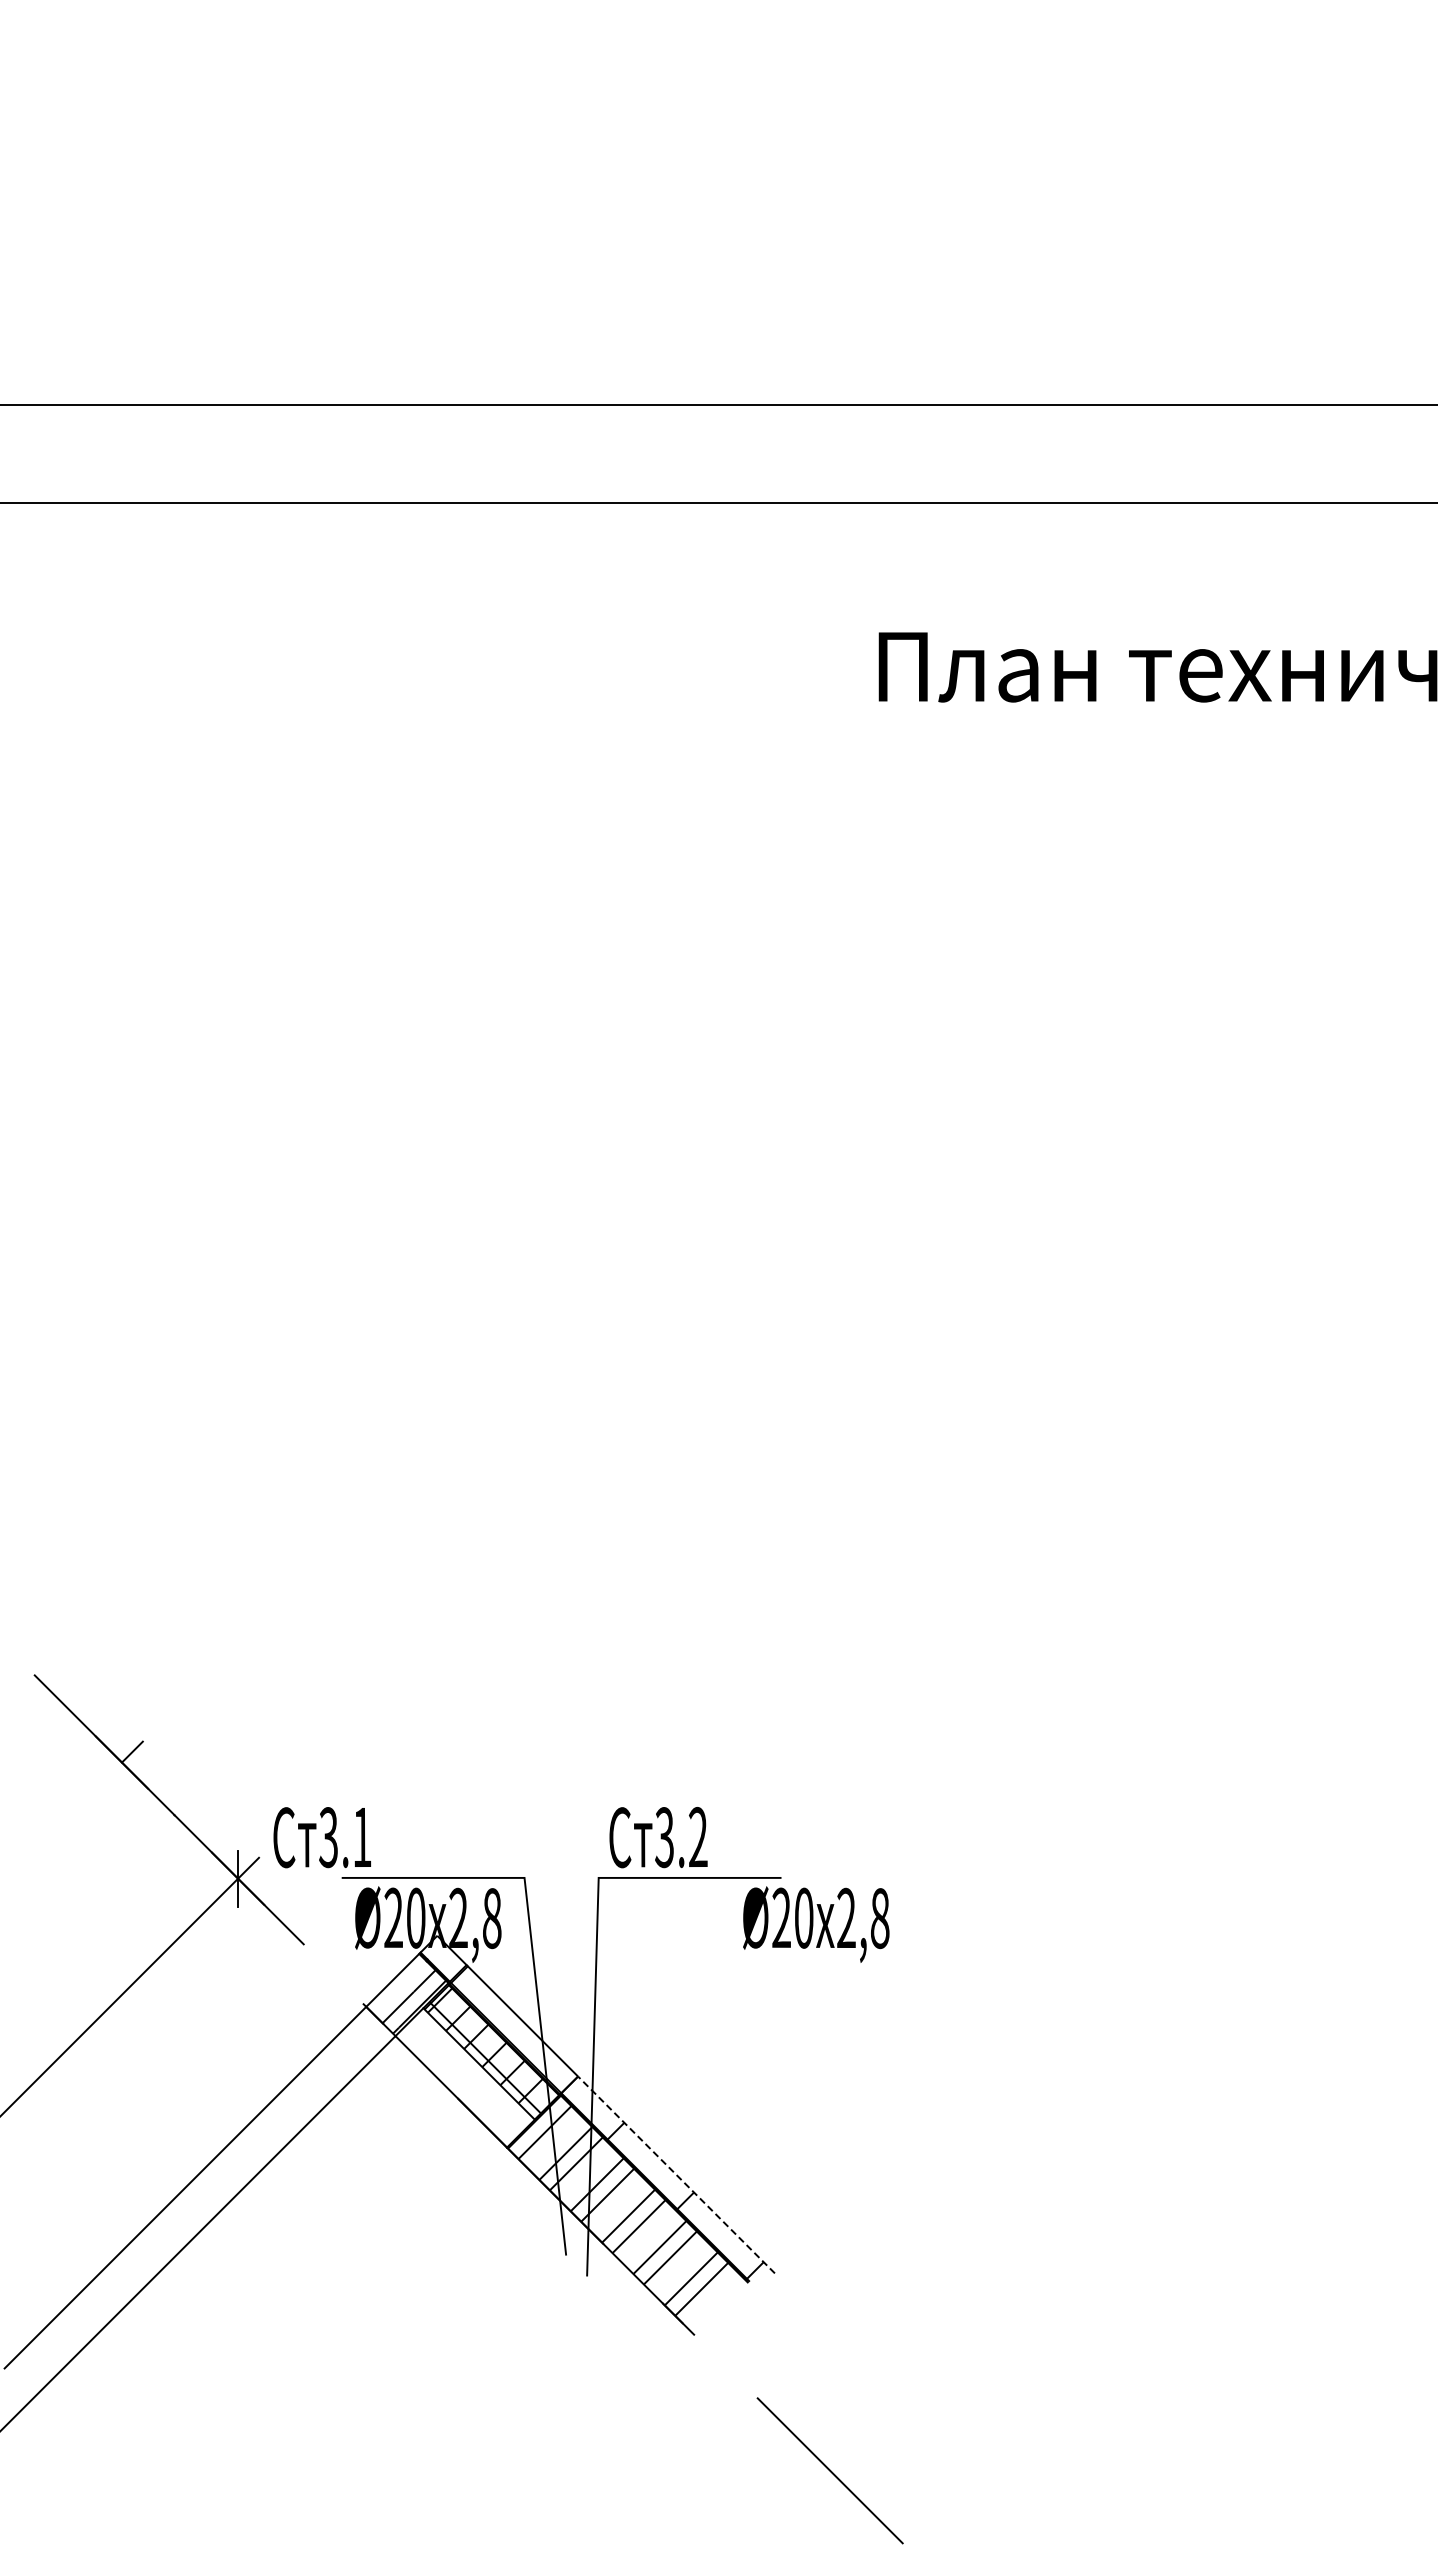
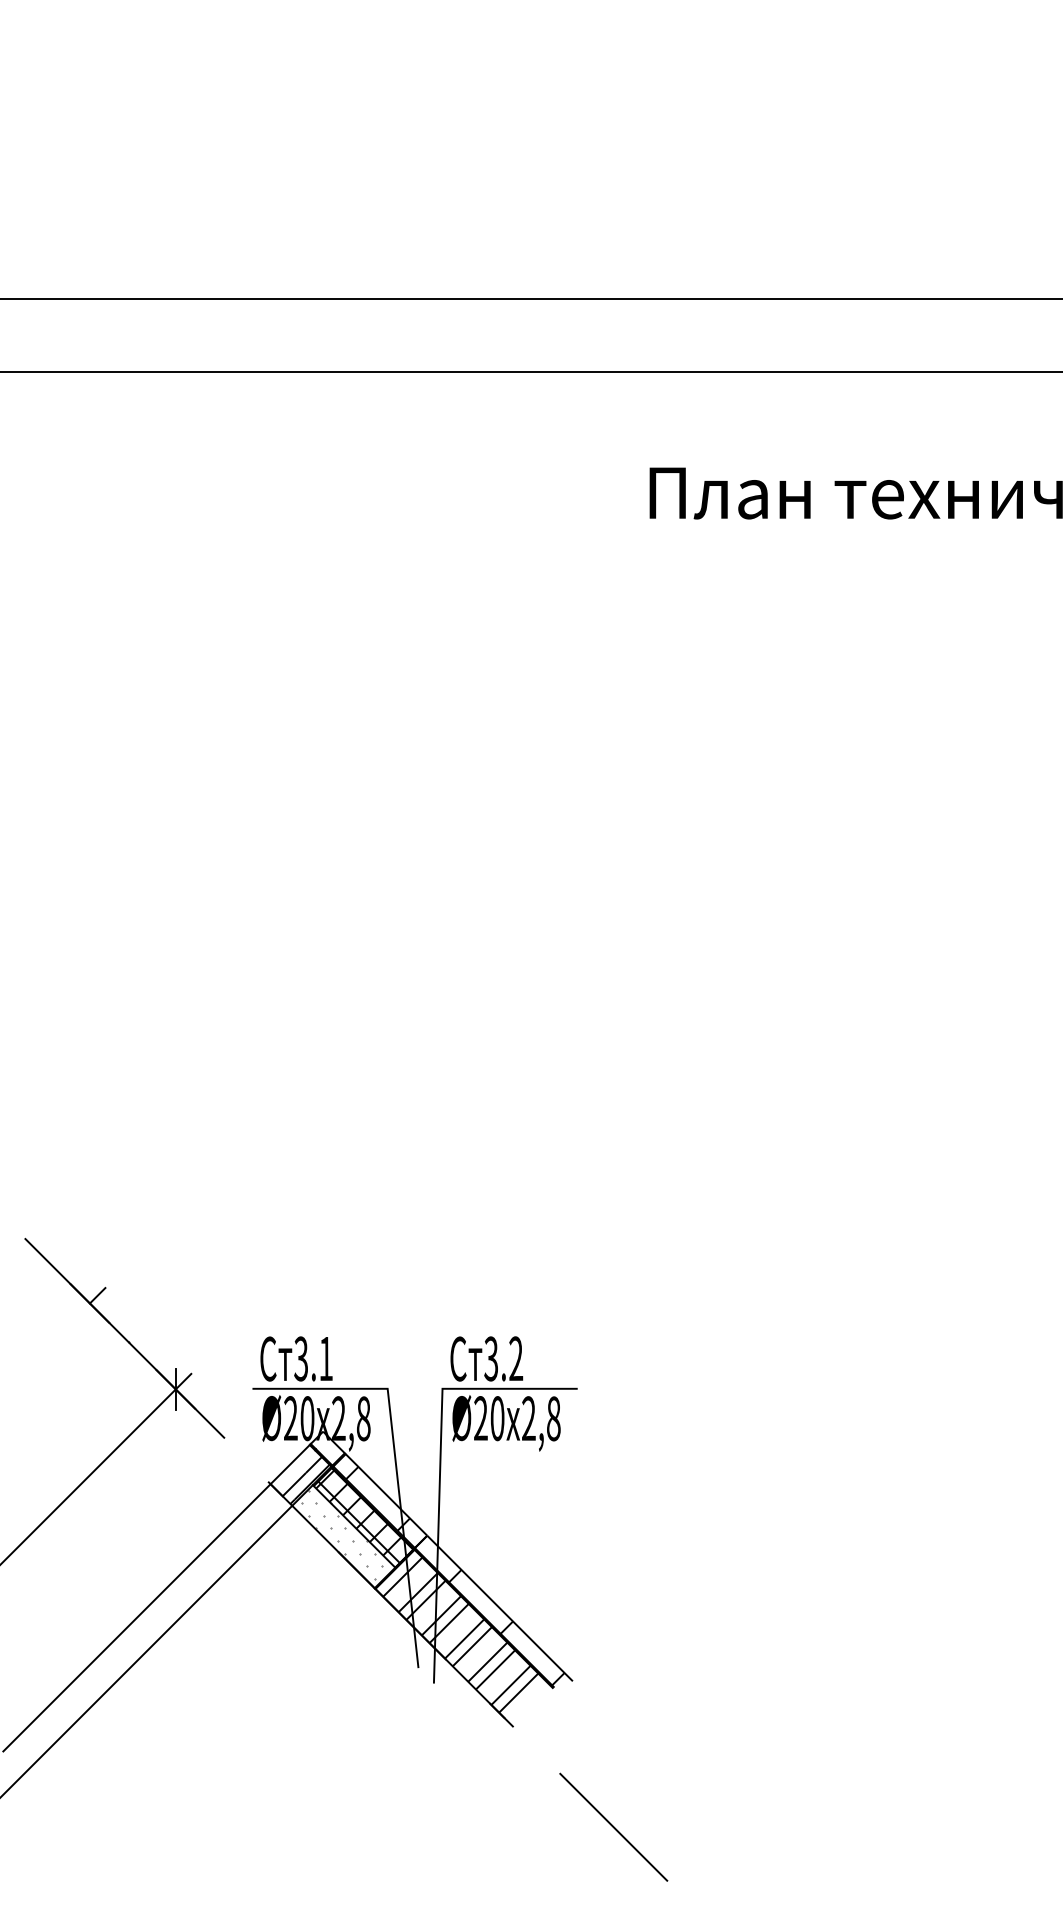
text: (321, 1837) -> (295, 1358), moved
text: (816, 1924) -> (506, 1423), moved
hatch: (511, 2026) -> (378, 1498), added
hatch: (462, 2074) -> (341, 1534), added
line: (676, 2174) -> (500, 1608), dashed -> solid

